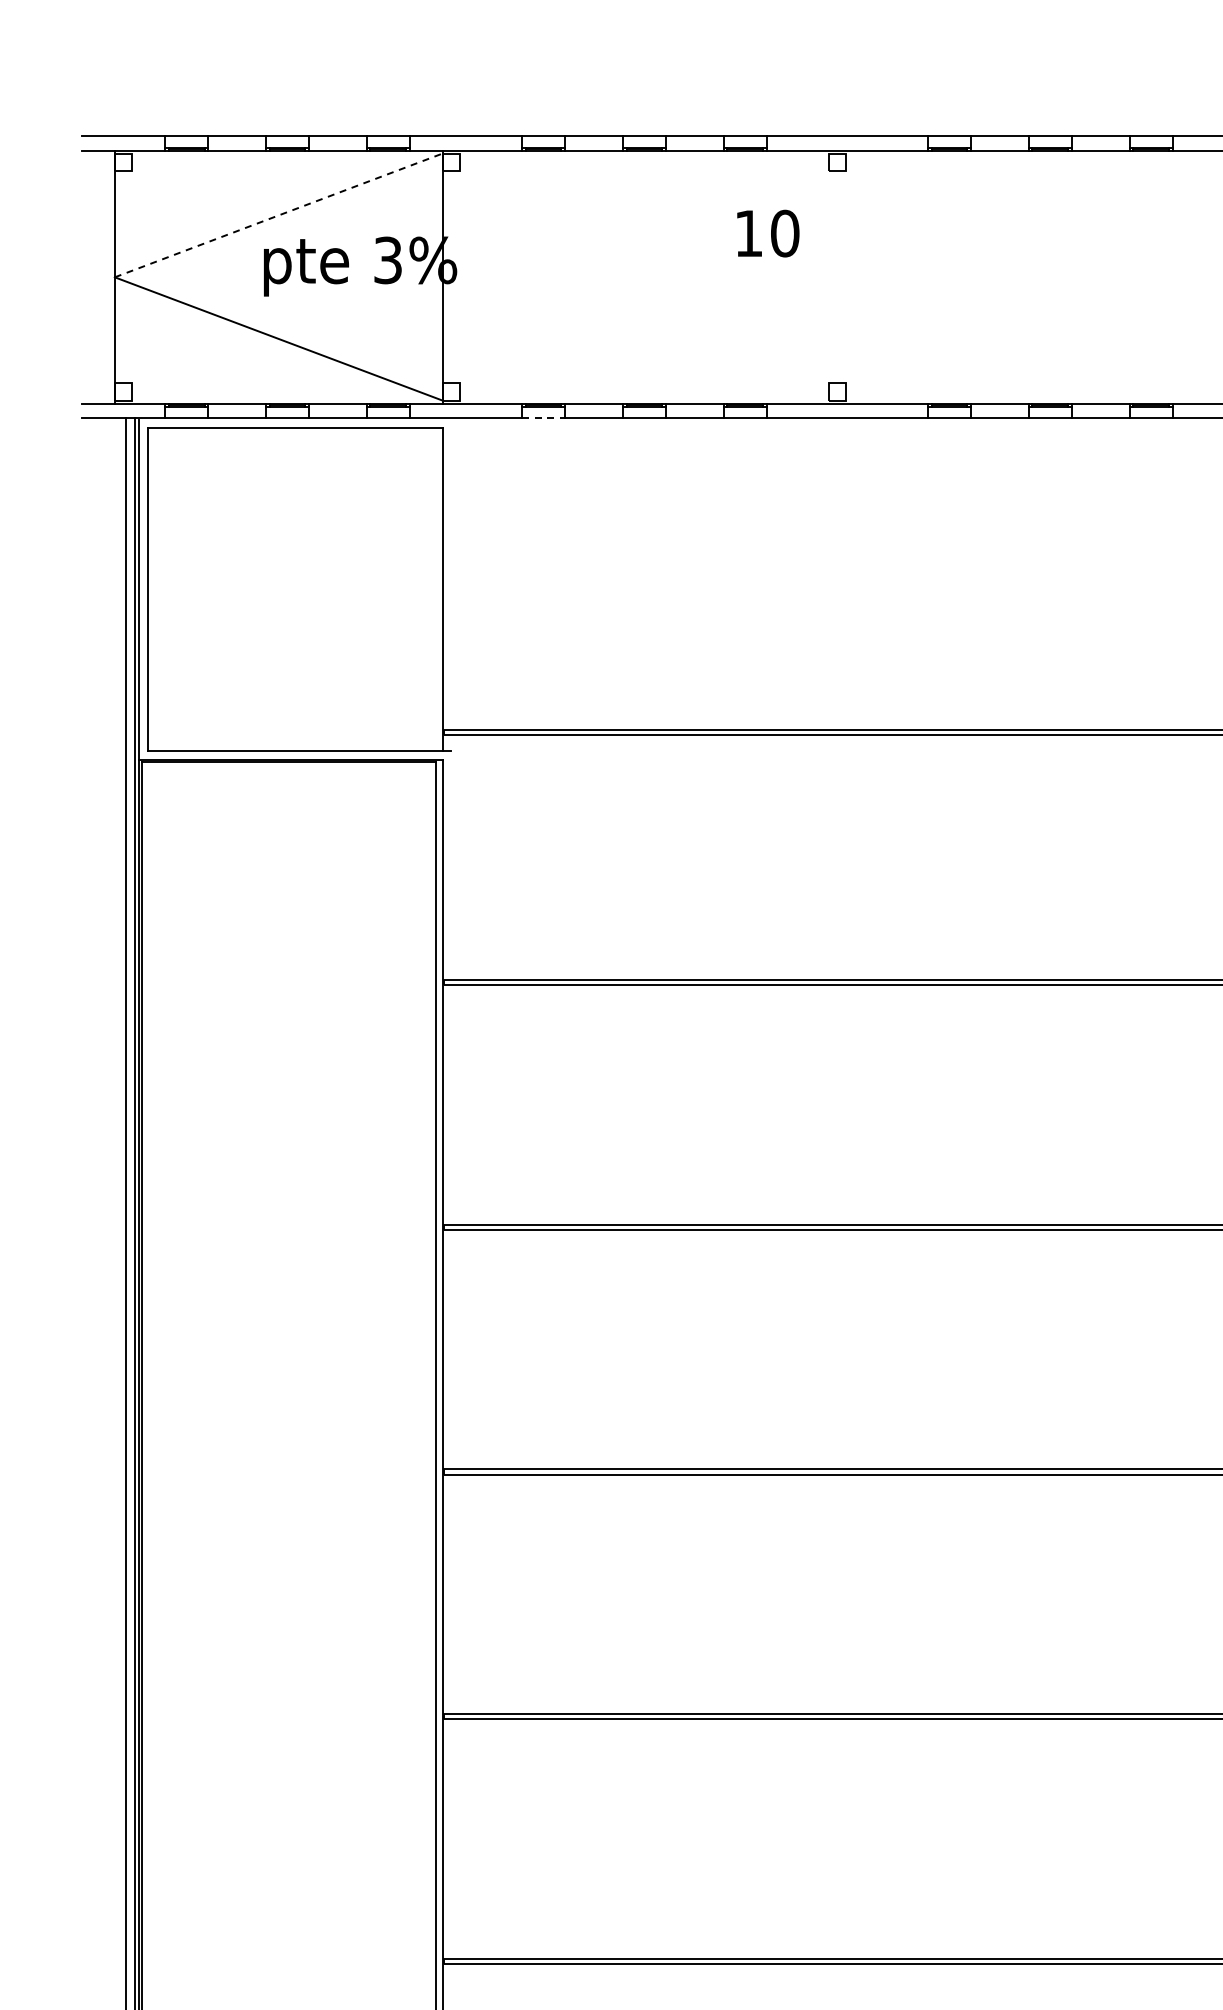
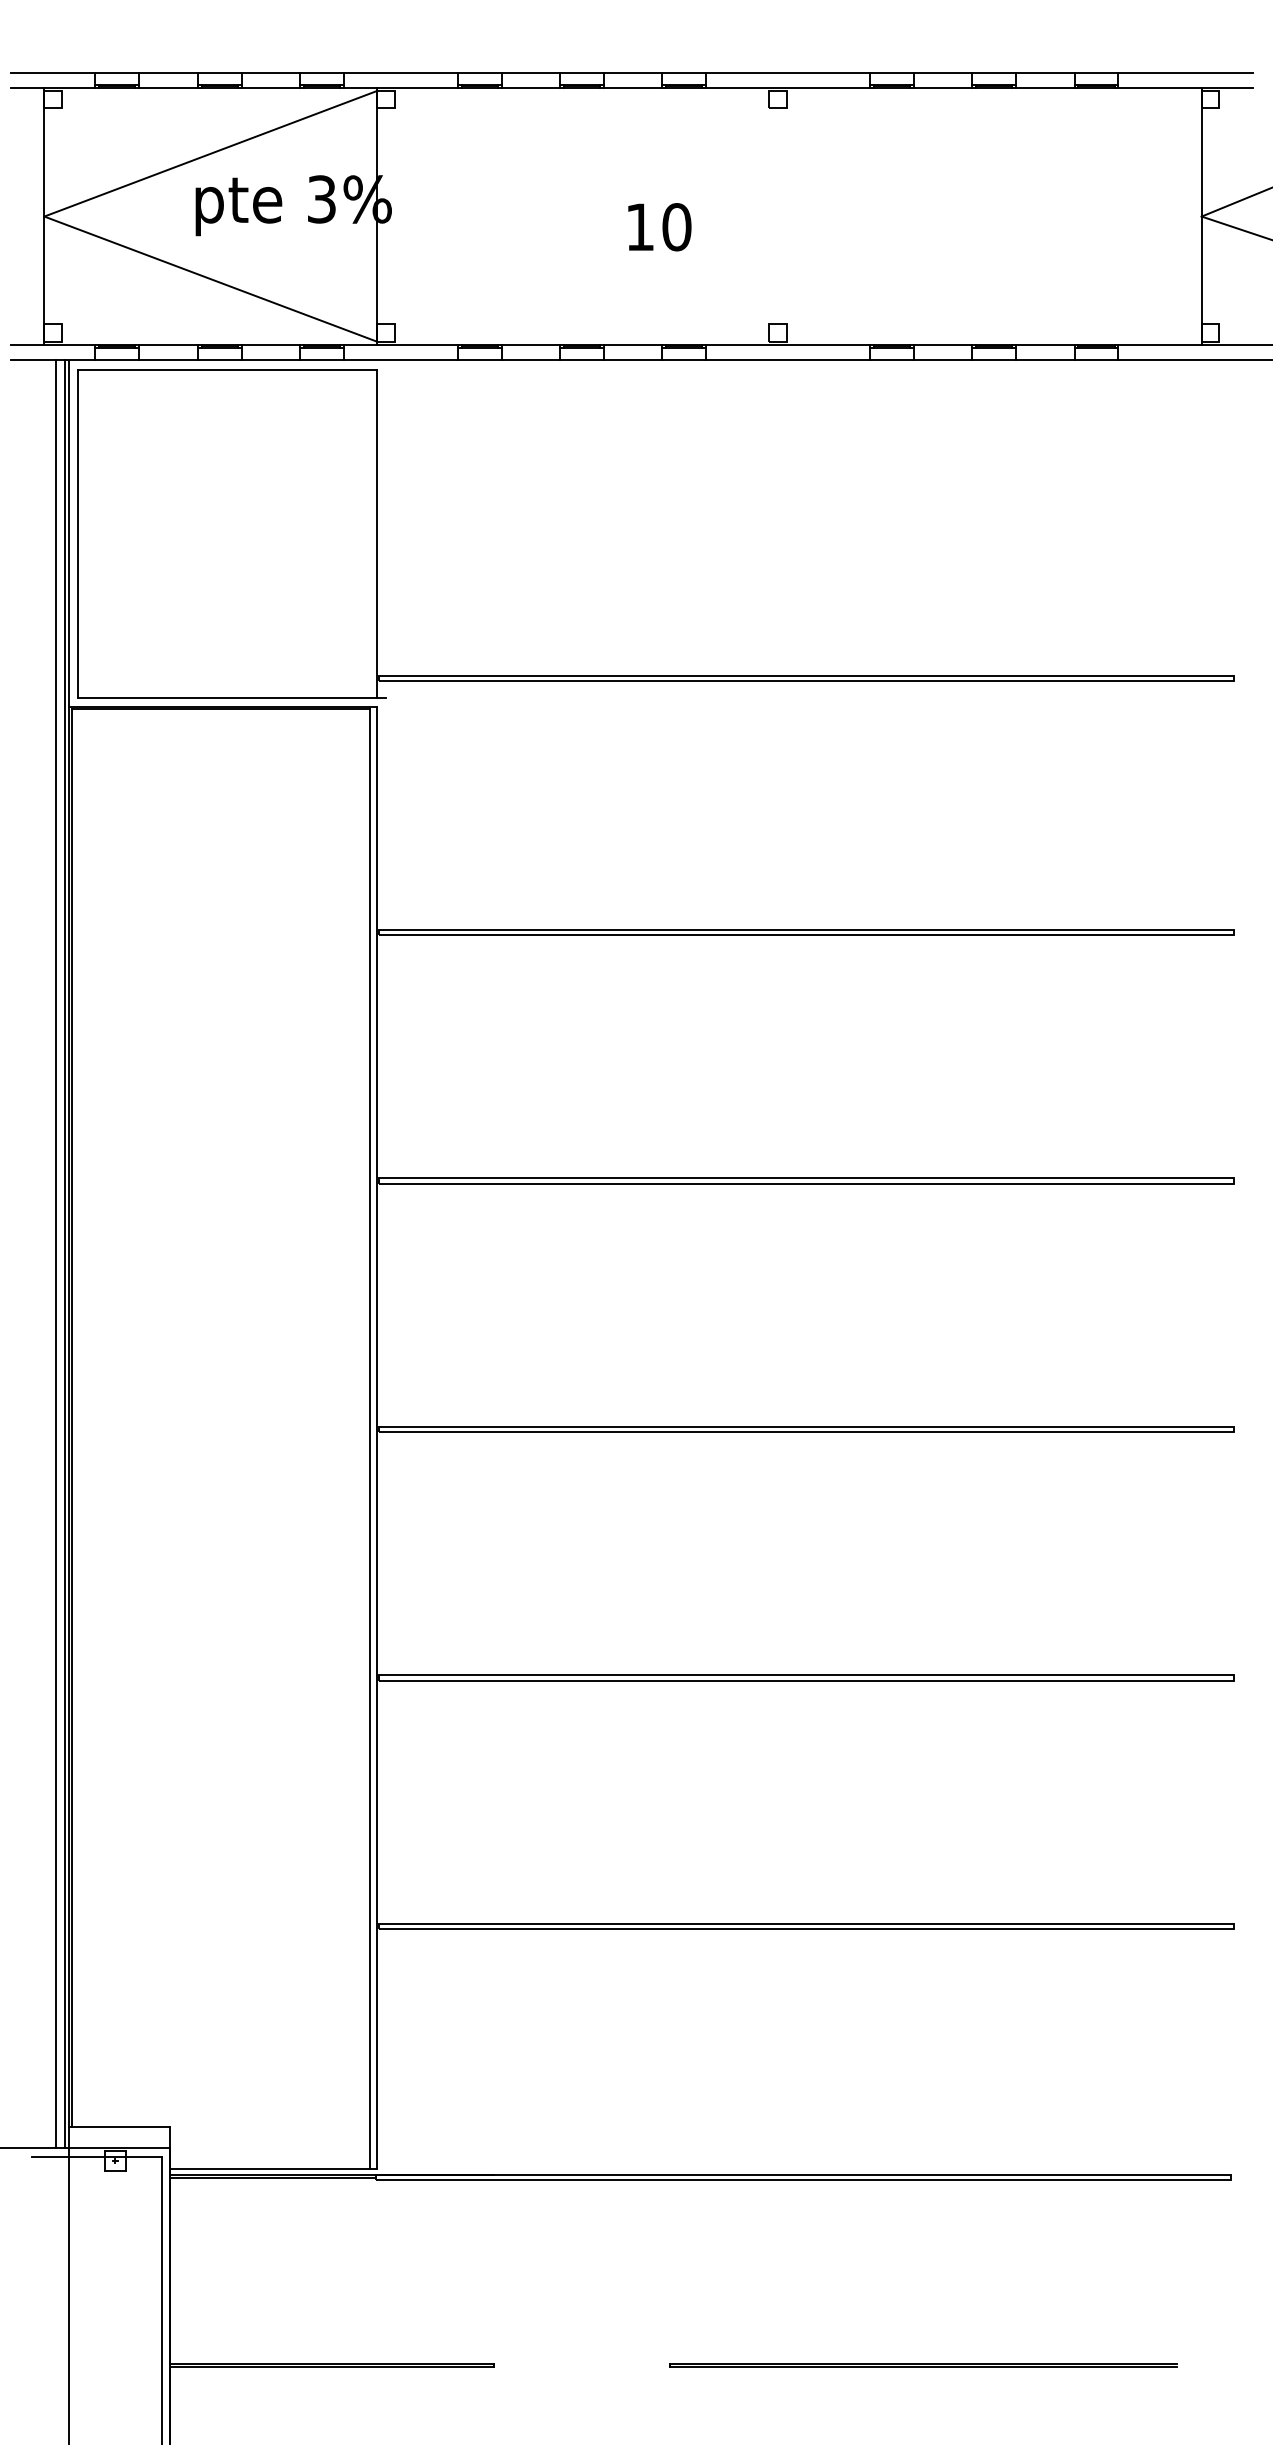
line: (278, 215) -> (210, 153), dashed -> solid
text: (767, 233) -> (659, 227), moved
line: (543, 418) -> (479, 359), dashed -> solid

